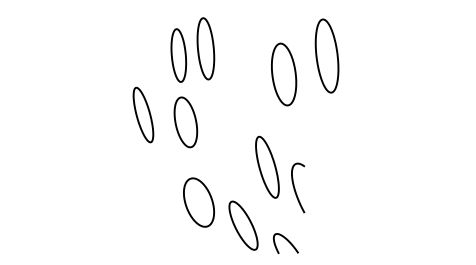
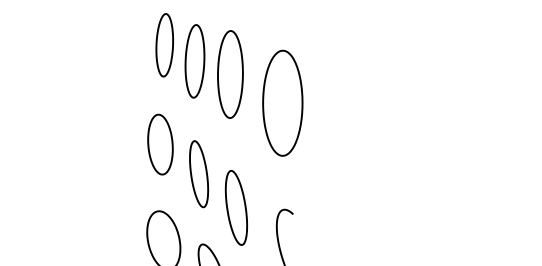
part: (178, 55) -> (164, 45), moved
part: (326, 55) -> (229, 73), moved
part: (283, 74) -> (282, 103), size x1.43
part: (143, 114) -> (199, 173), moved
part: (267, 166) -> (236, 206), moved

